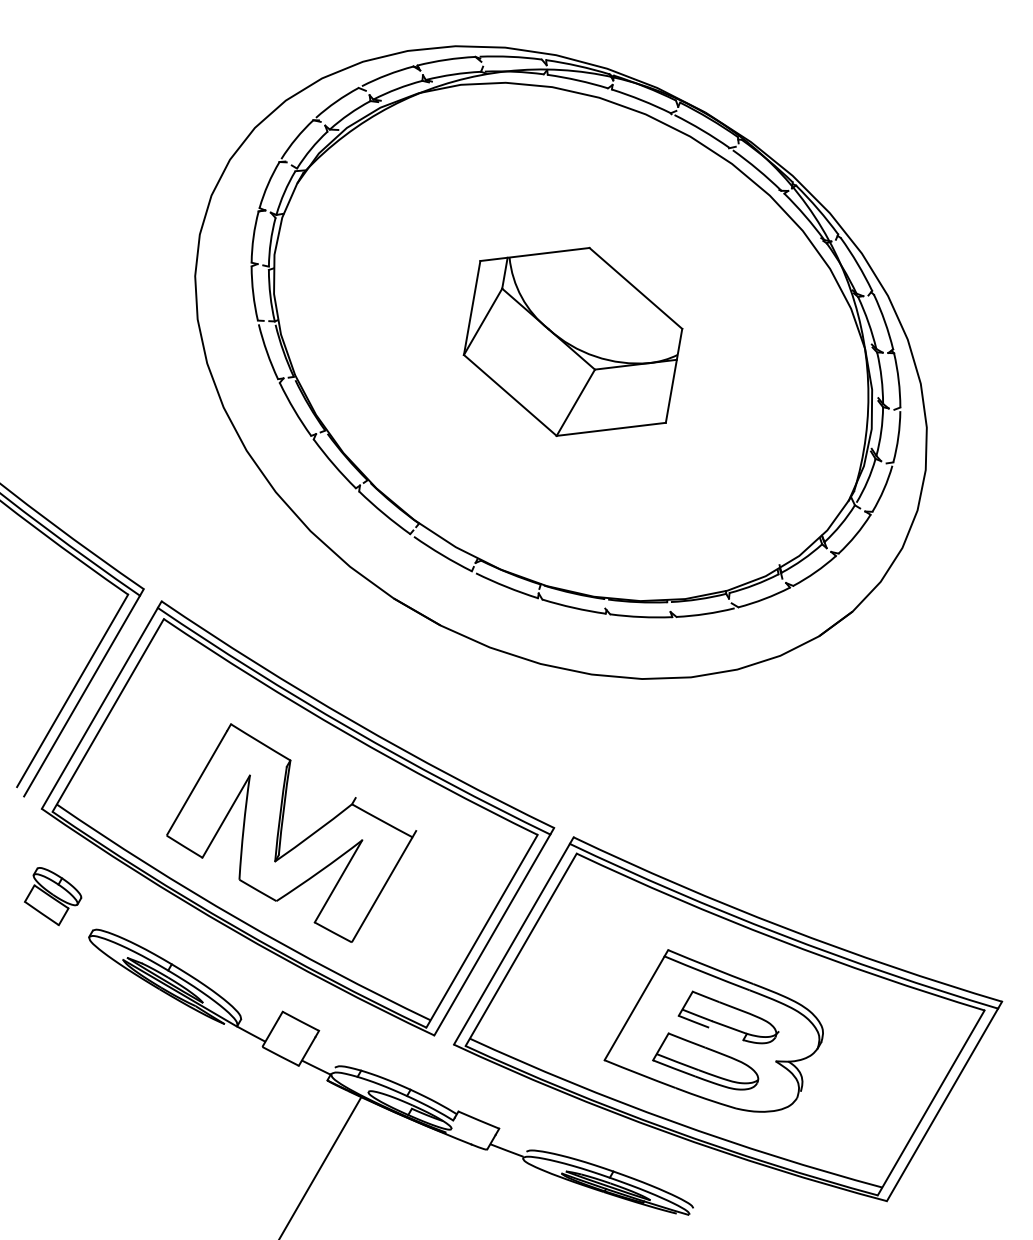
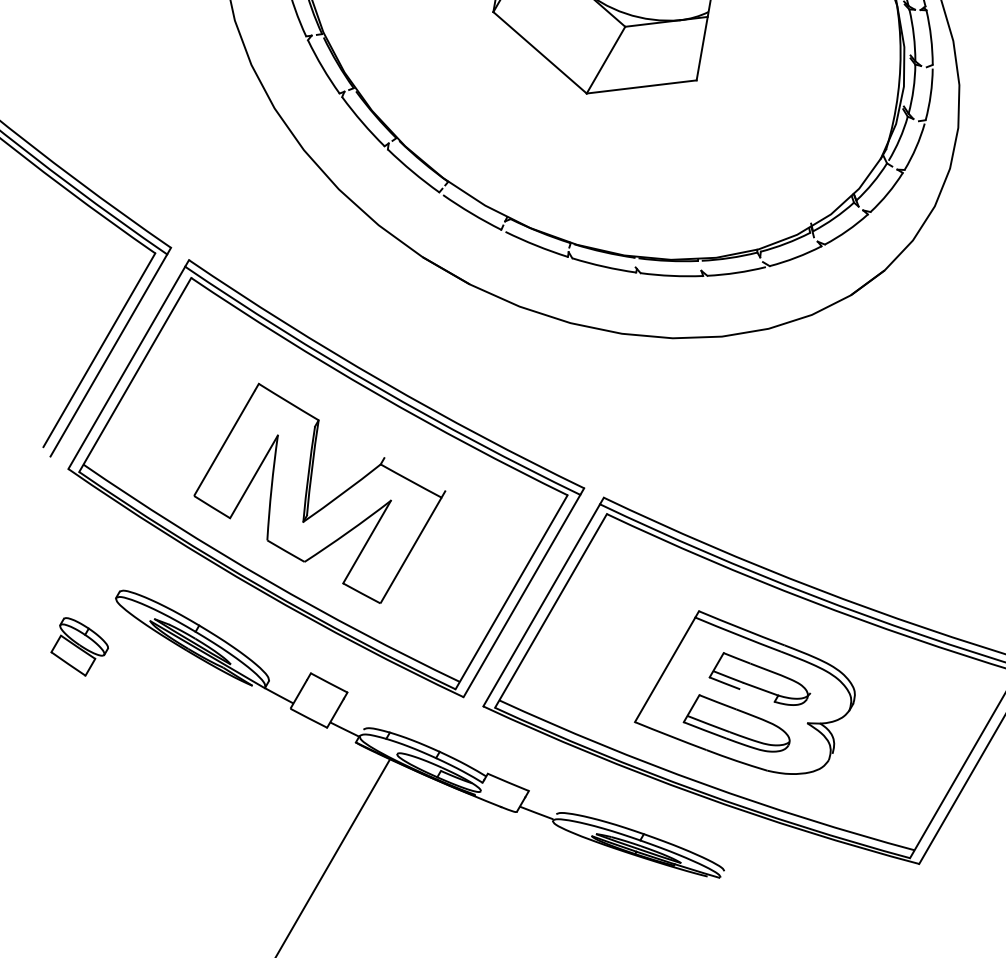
part: (53, 896) -> (80, 646), moved

